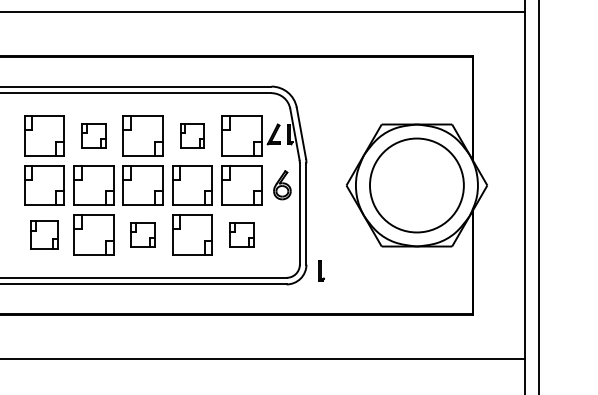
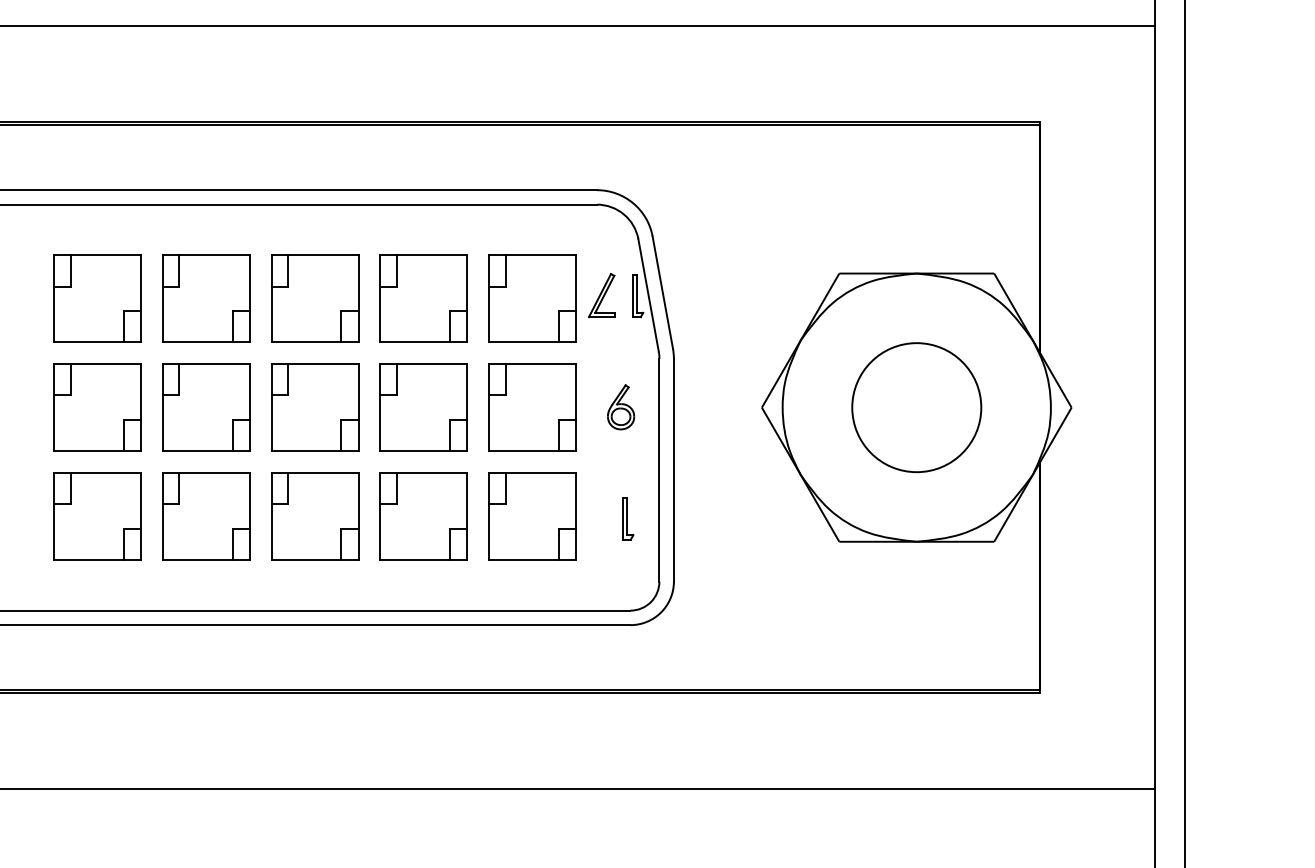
part: (93, 135) -> (205, 297), size x1.67
part: (192, 135) -> (423, 297), size x1.67
part: (282, 185) -> (621, 407), size x0.71
circle: (416, 185) -> (915, 407), size x0.62
part: (44, 234) -> (98, 515), size x1.43
part: (142, 234) -> (313, 515), size x1.67
part: (241, 234) -> (531, 515), size x1.67
part: (321, 270) -> (627, 517), moved

